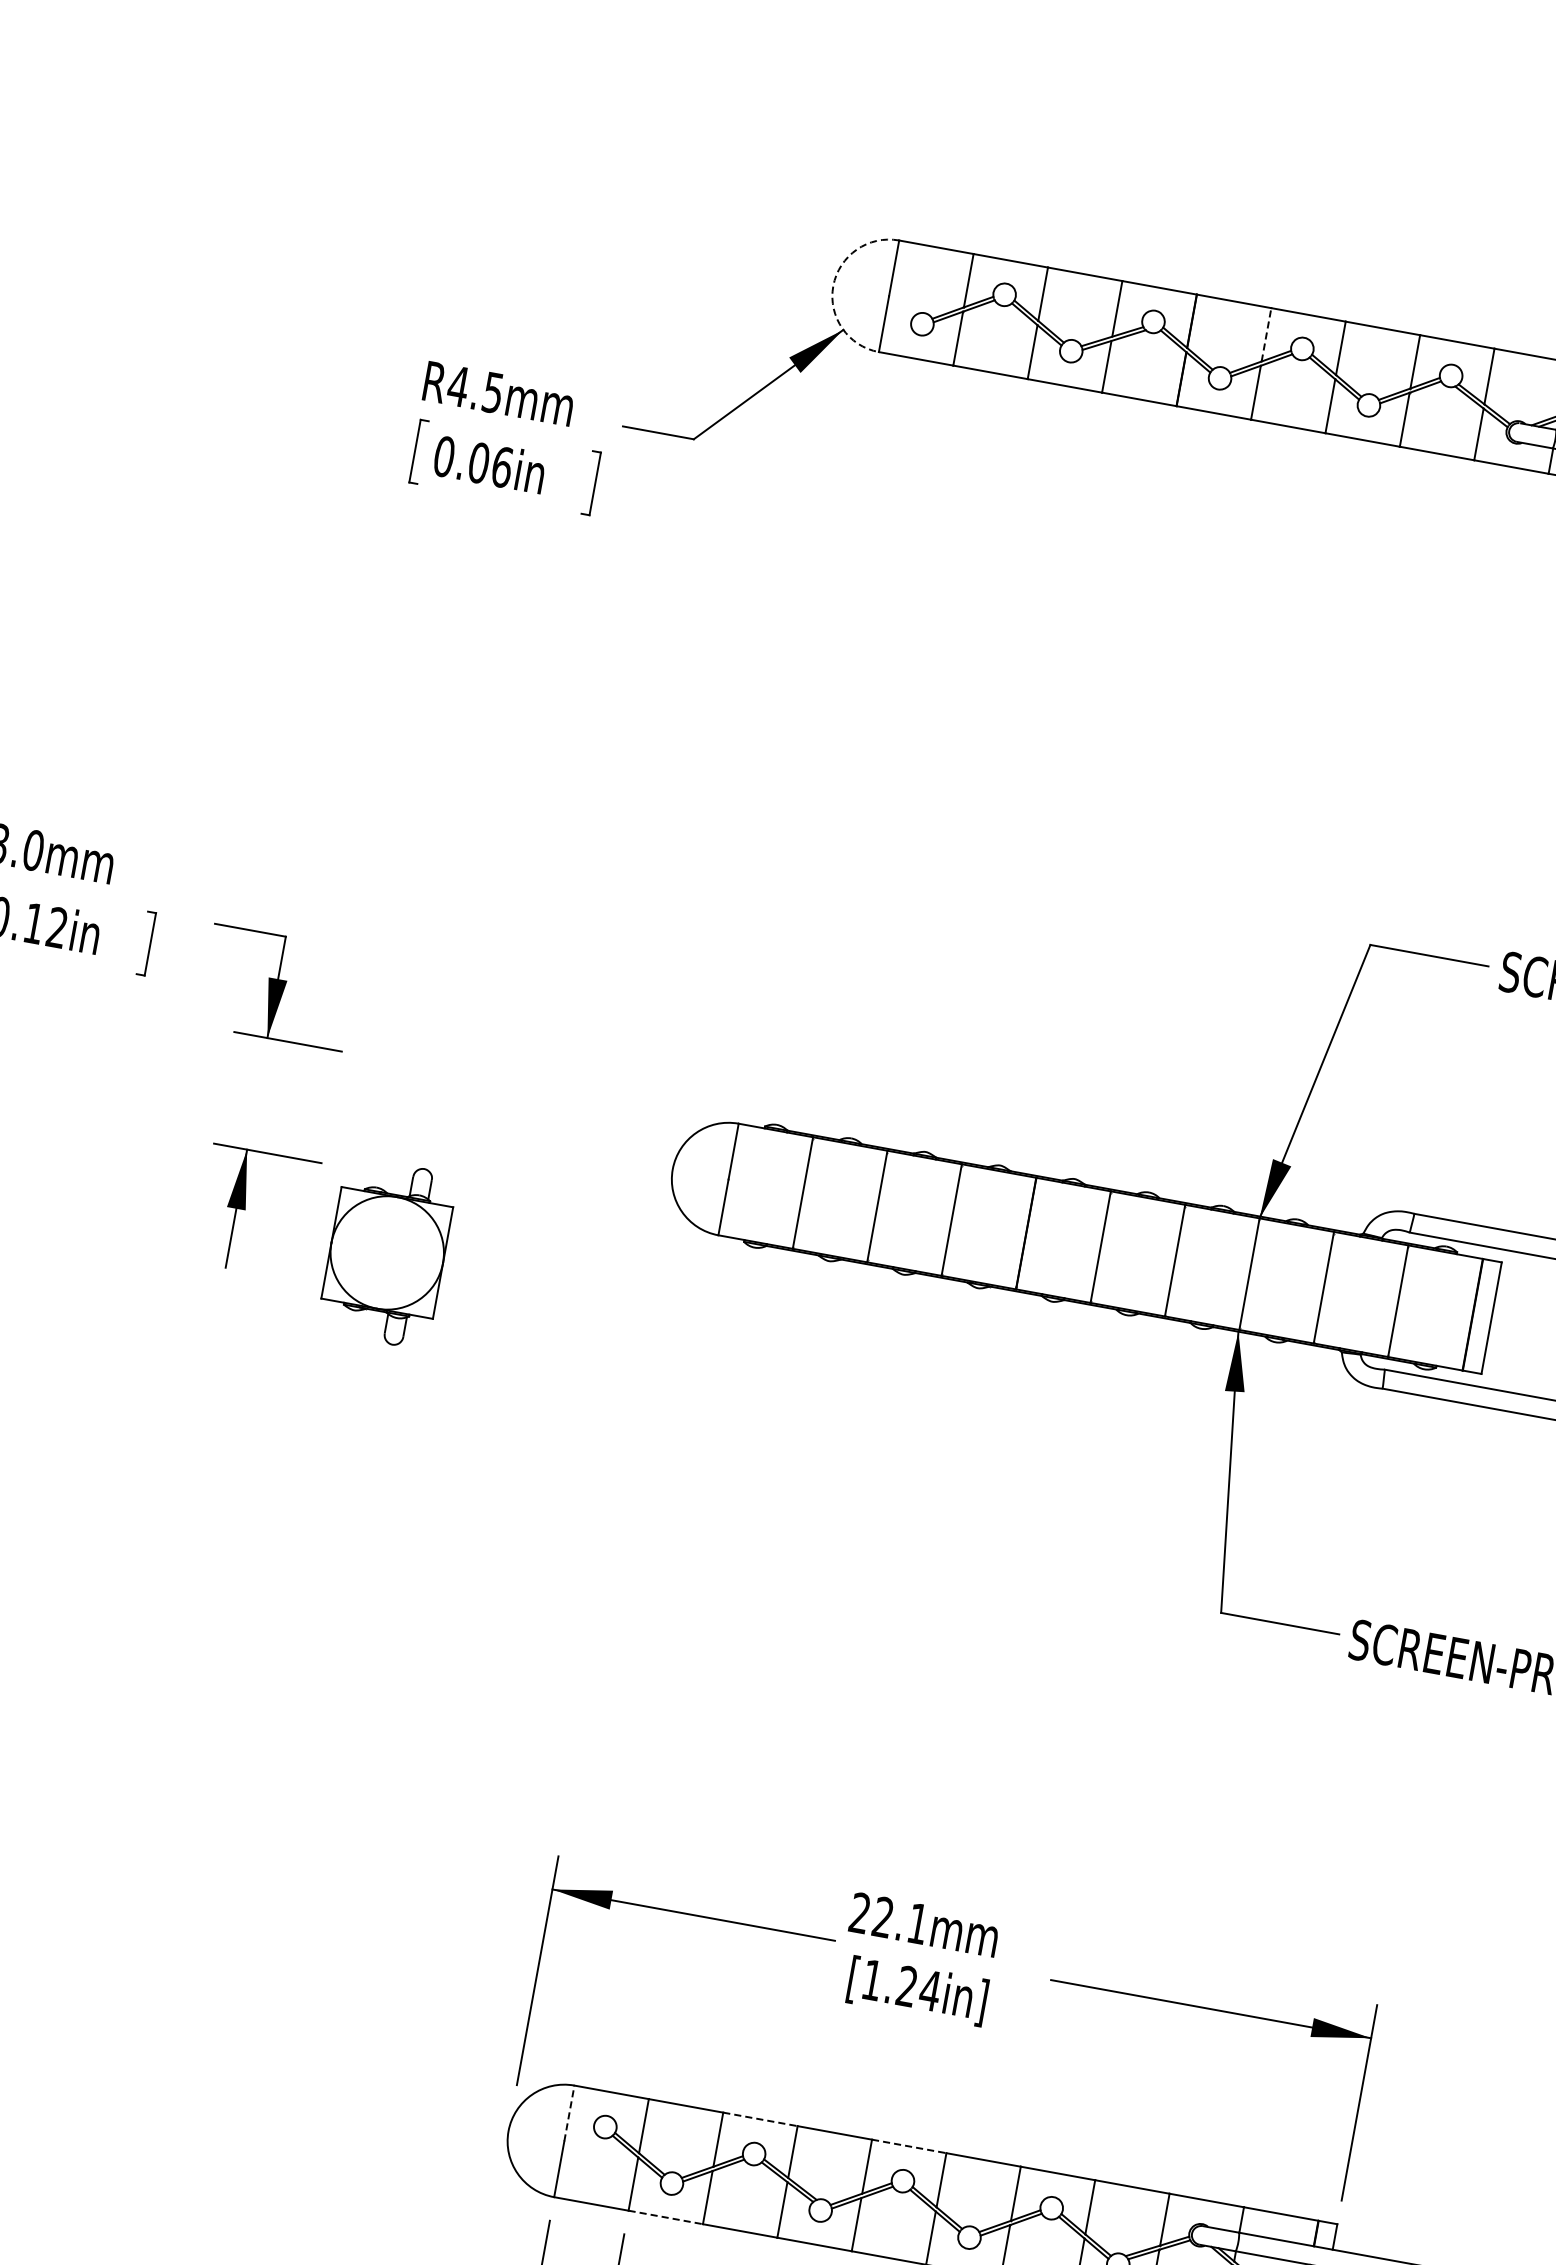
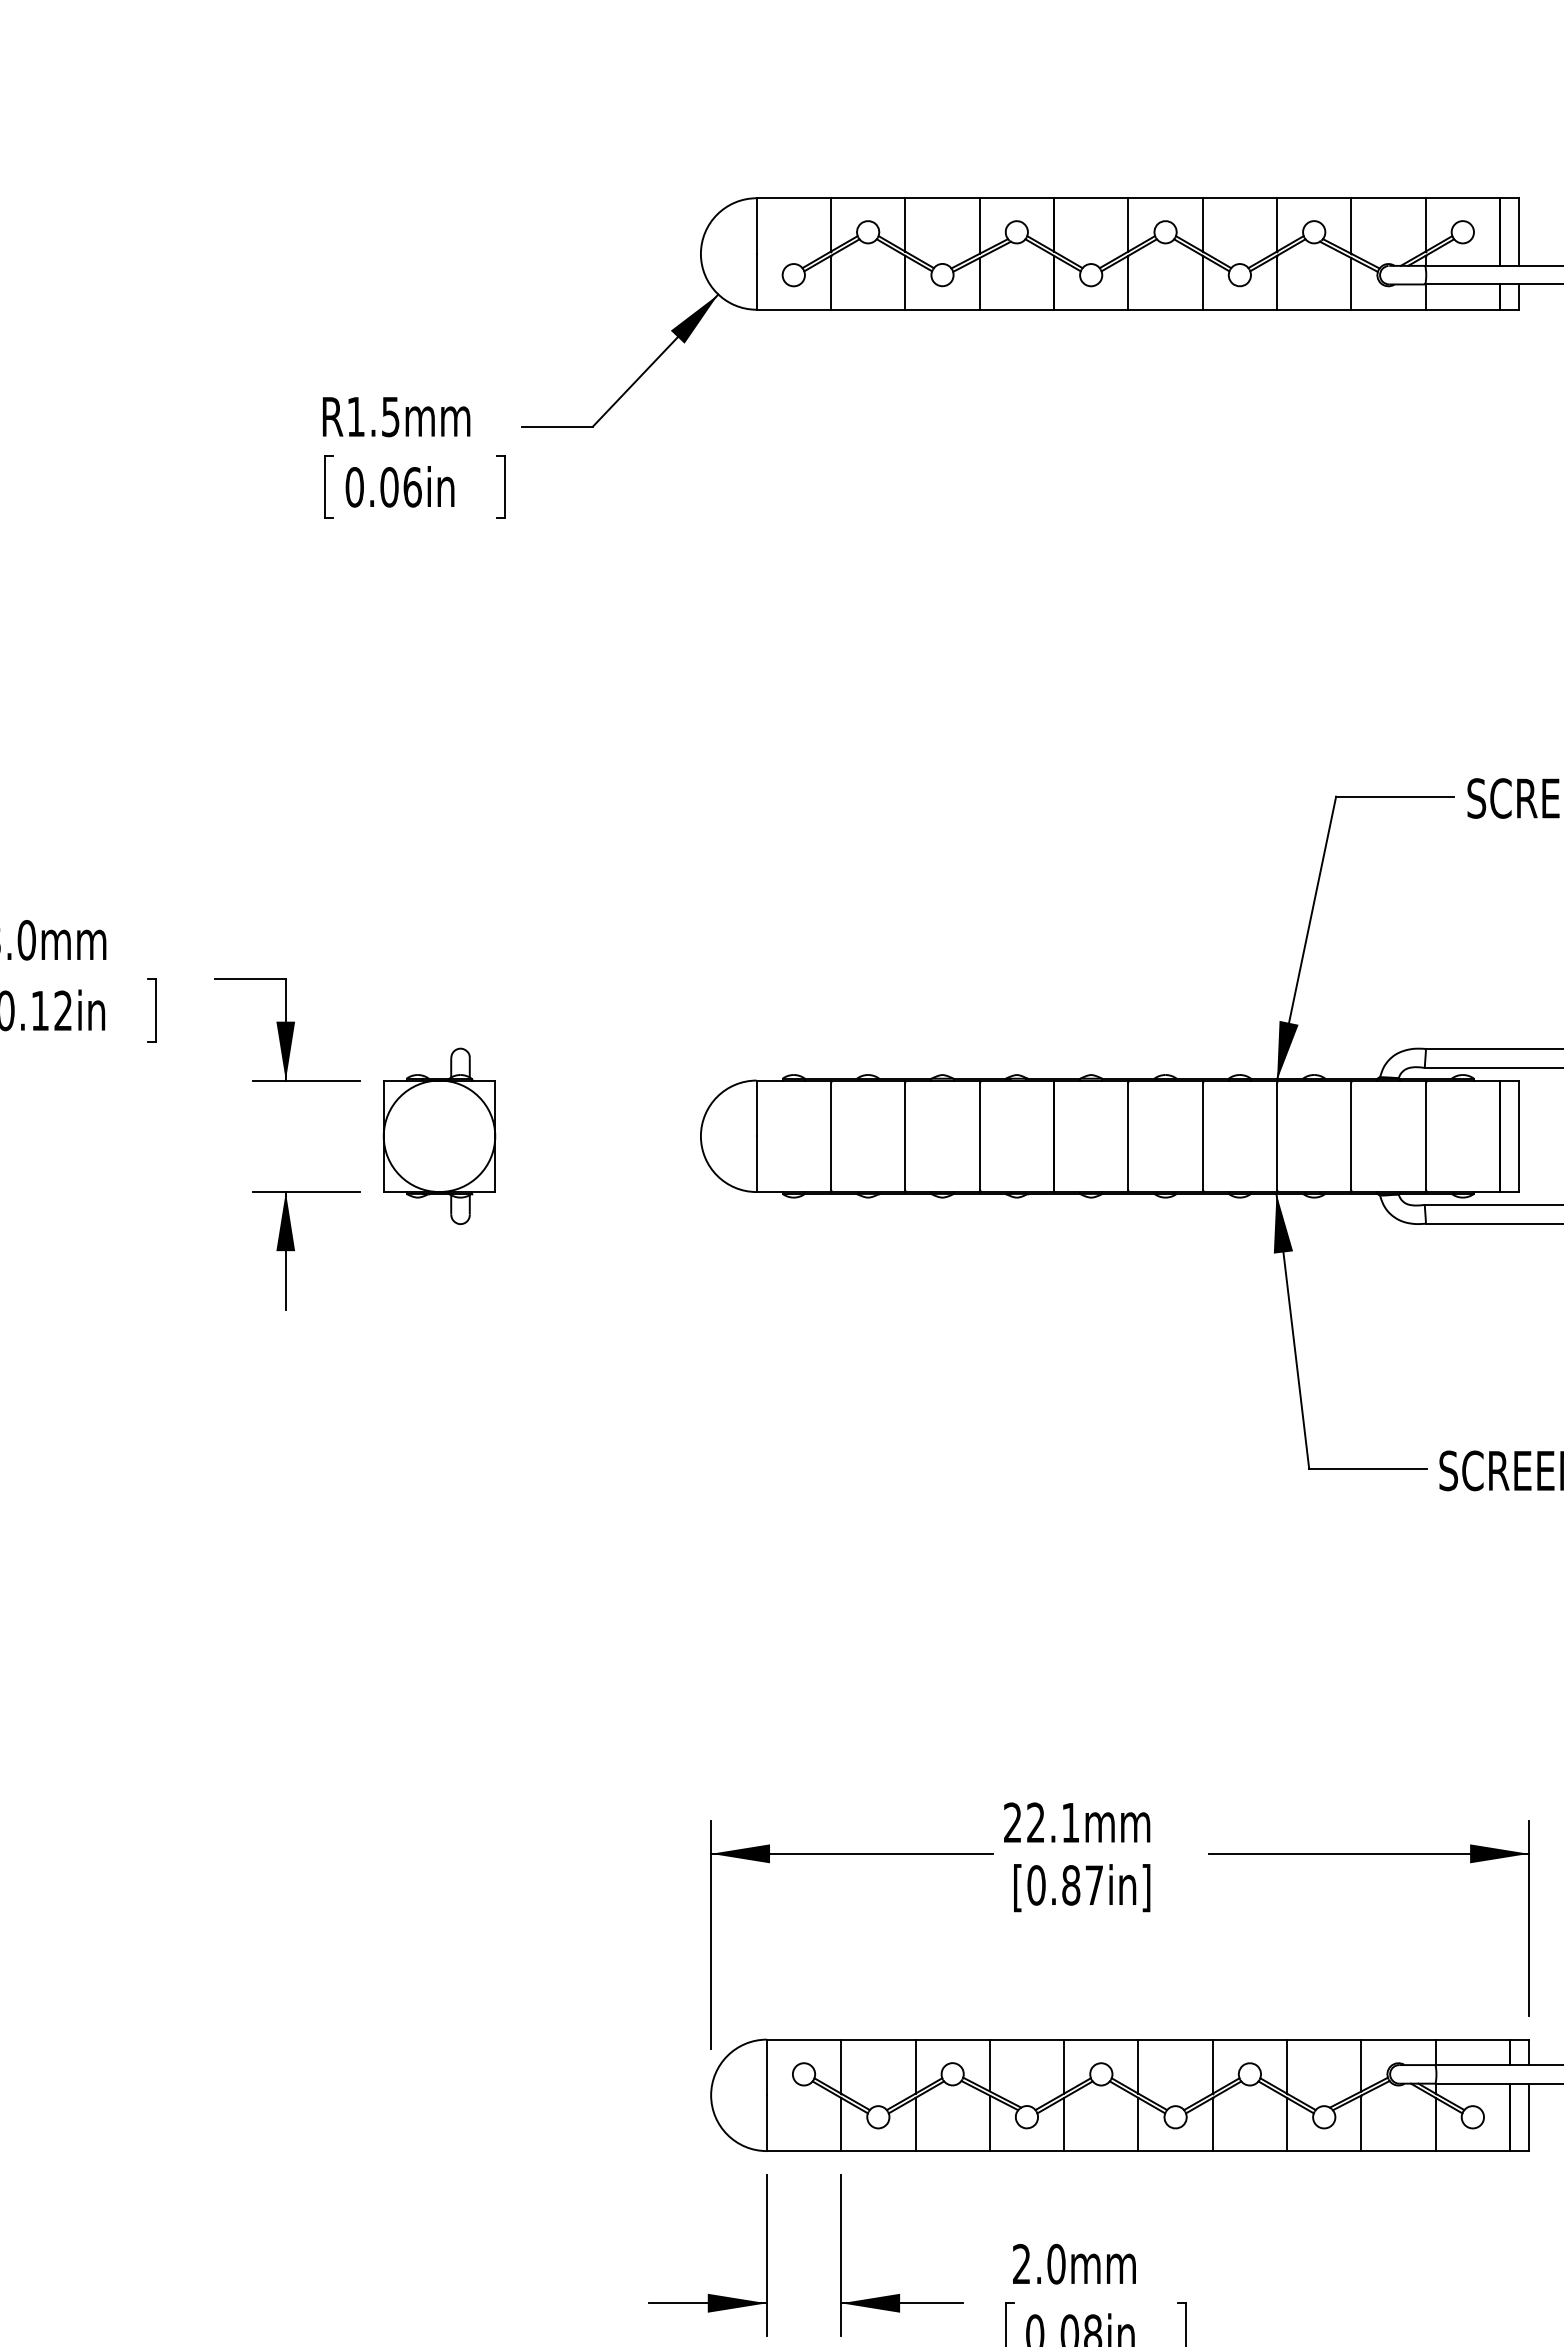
arc: (832, 286) -> (700, 254), dashed -> solid
line: (1266, 334) -> (1128, 224), dashed -> solid
text: (457, 385) -> (355, 416), R4.5mm -> R1.5mm
part: (387, 1253) -> (439, 1136), moved
text: (901, 1985) -> (1065, 1885), [1.24in] -> [0.87in]
line: (569, 2113) -> (766, 2067), dashed -> solid
line: (761, 2119) -> (953, 2039), dashed -> solid
line: (909, 2146) -> (1101, 2039), dashed -> solid
line: (665, 2217) -> (878, 2151), dashed -> solid

